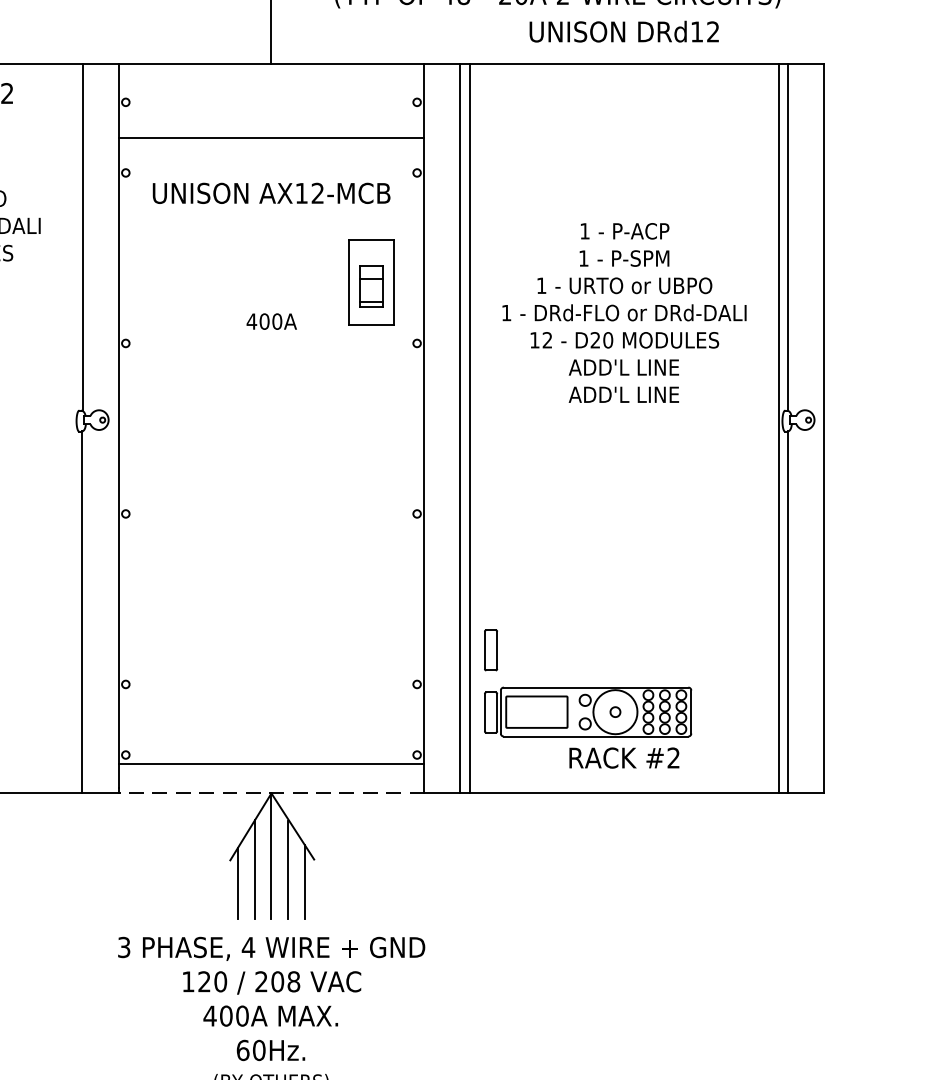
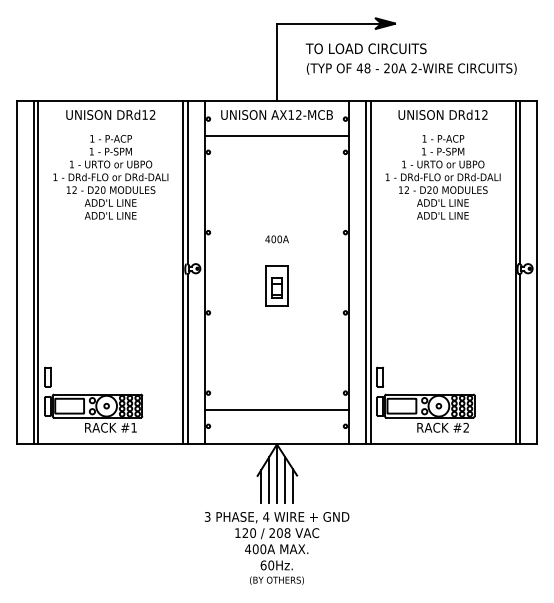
text: (623, 30) -> (442, 114), moved
text: (270, 192) -> (276, 114), moved
part: (370, 281) -> (276, 285), moved
text: (623, 313) -> (442, 177), moved
text: (270, 321) -> (276, 239), moved
line: (72, 428) -> (183, 272), added
line: (270, 763) -> (276, 409), moved
line: (270, 793) -> (276, 444), dashed -> solid

